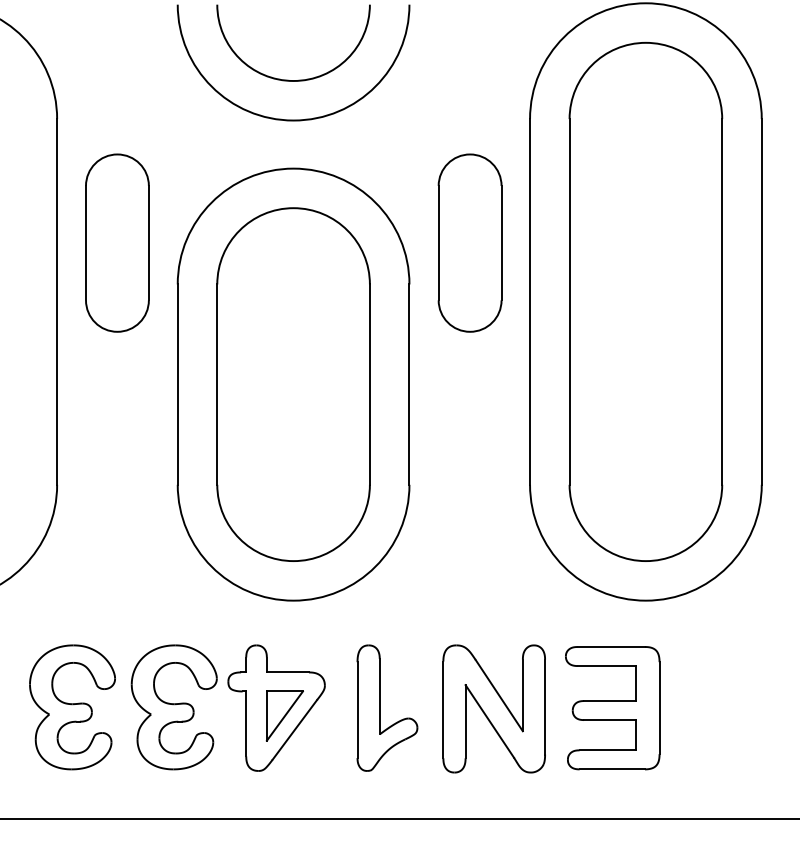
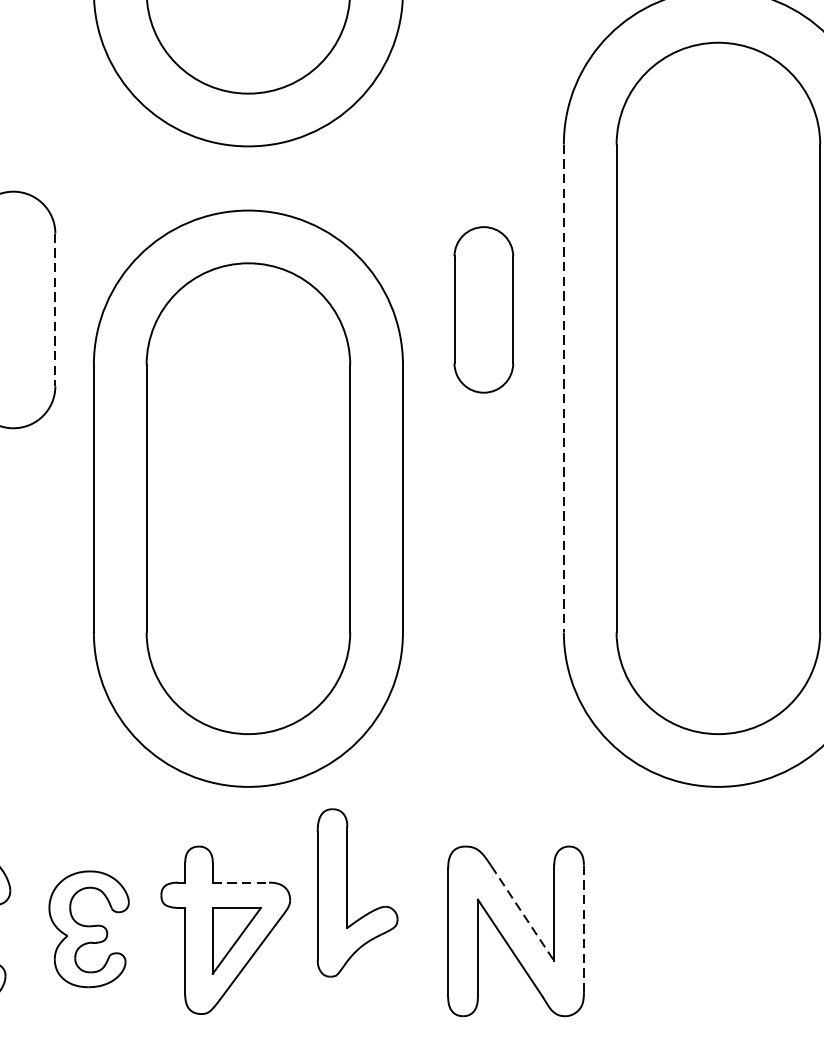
part: (469, 242) -> (483, 309), size x0.7
line: (148, 243) -> (54, 310), solid -> dashed
line: (530, 301) -> (564, 387), solid -> dashed
line: (288, 672) -> (241, 882), solid -> dashed
line: (499, 695) -> (523, 913), solid -> dashed
part: (173, 707) -> (88, 929), size x0.7
part: (380, 707) -> (348, 892), moved
line: (545, 707) -> (584, 929), solid -> dashed
part: (612, 708) -> (673, 930), removed

